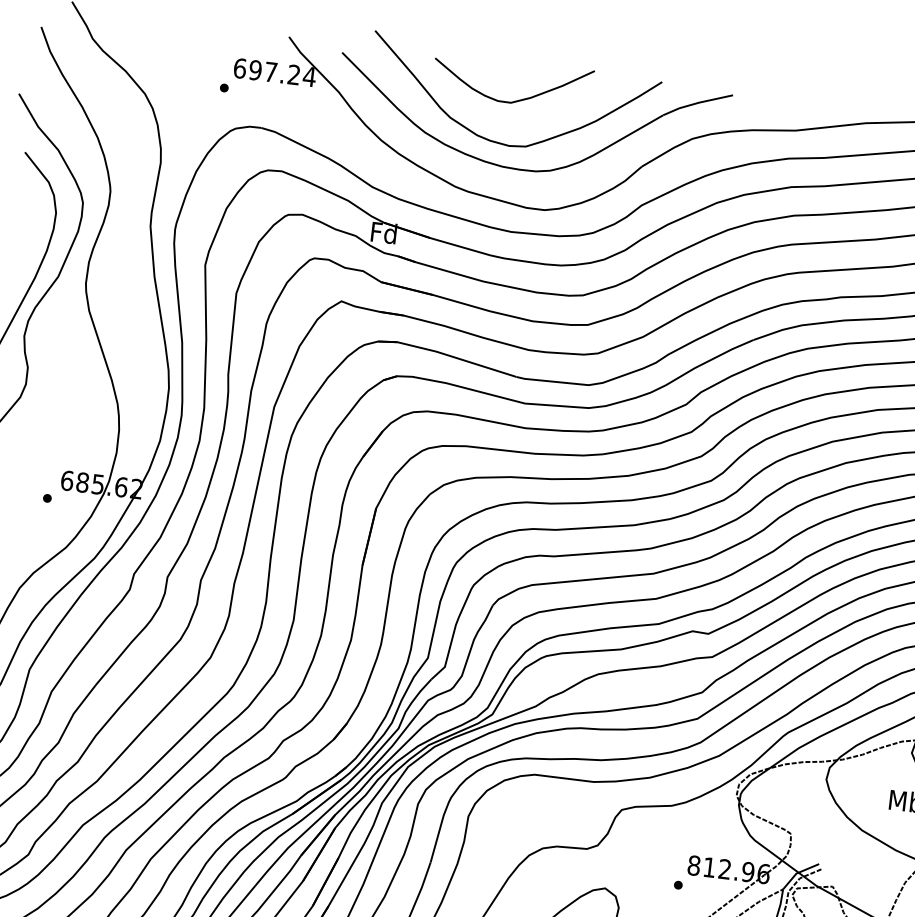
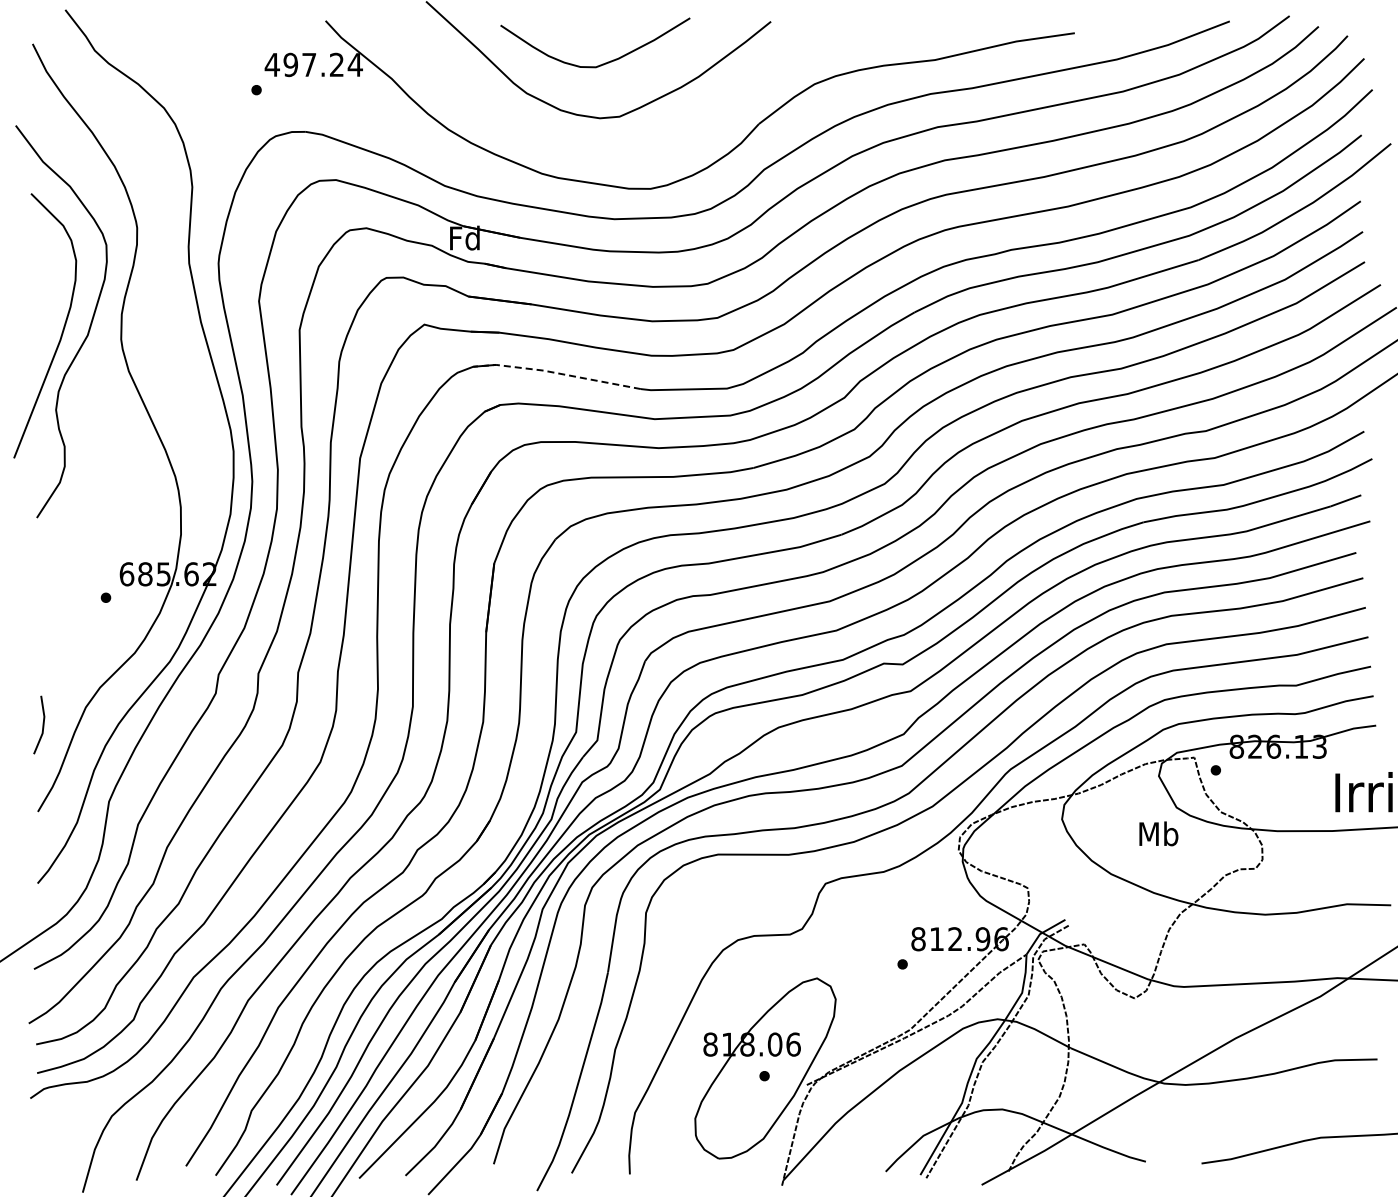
text: (239, 68) -> (271, 64), 697.24 -> 497.24
part: (526, 169) -> (623, 143), removed
line: (446, 354) -> (555, 372), solid -> dashed

